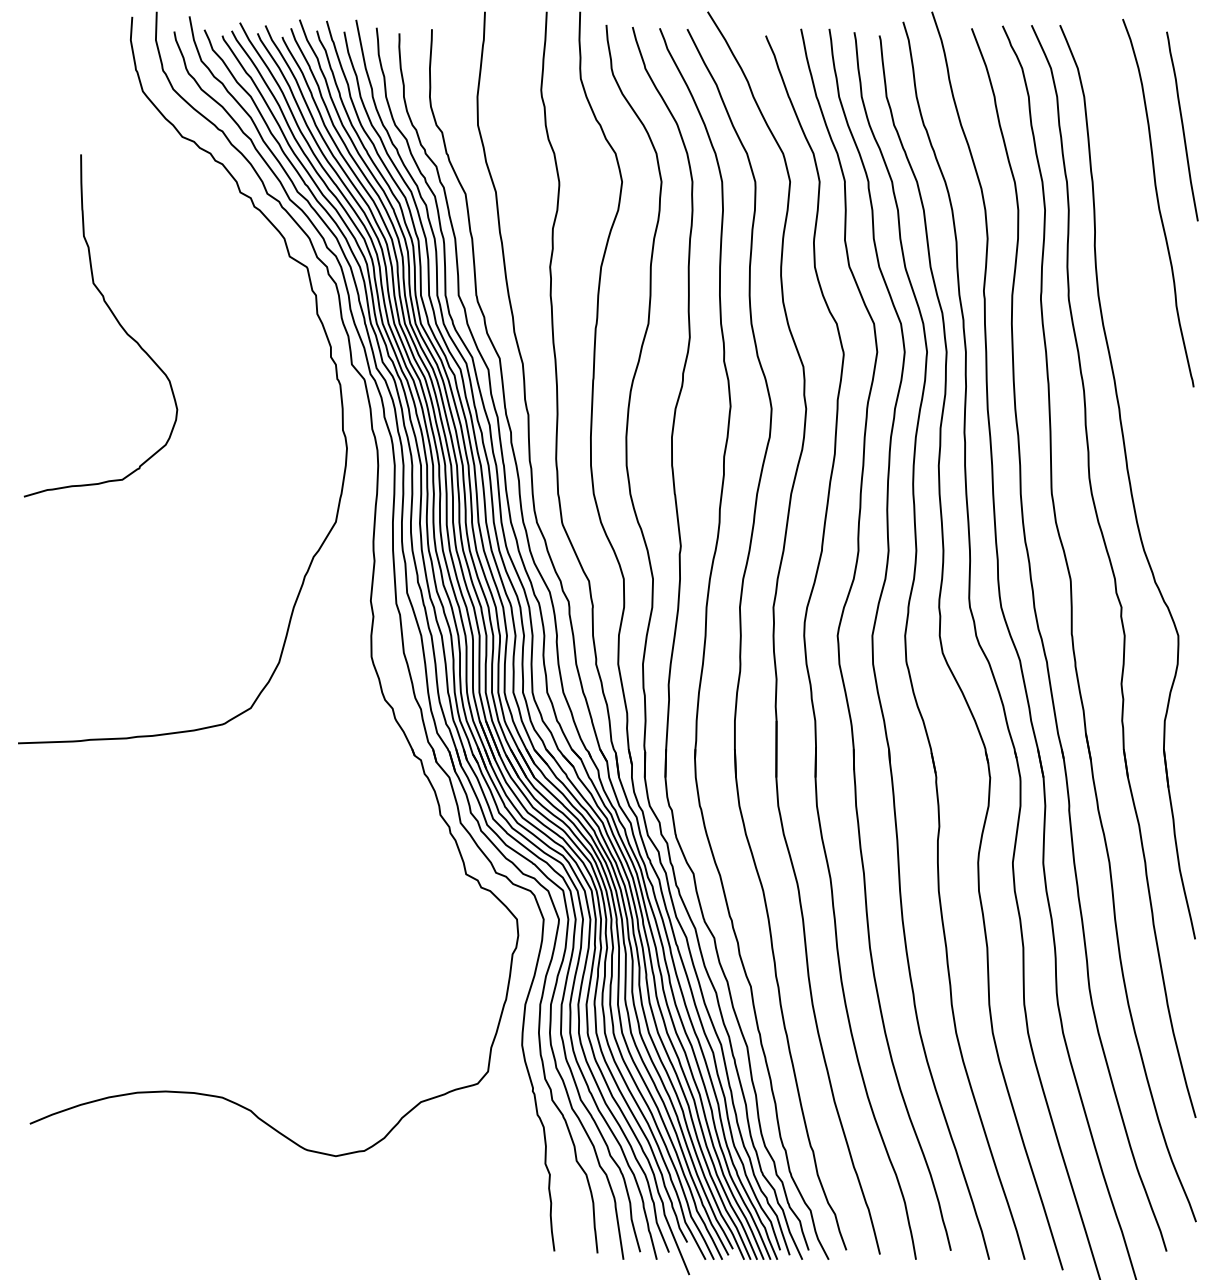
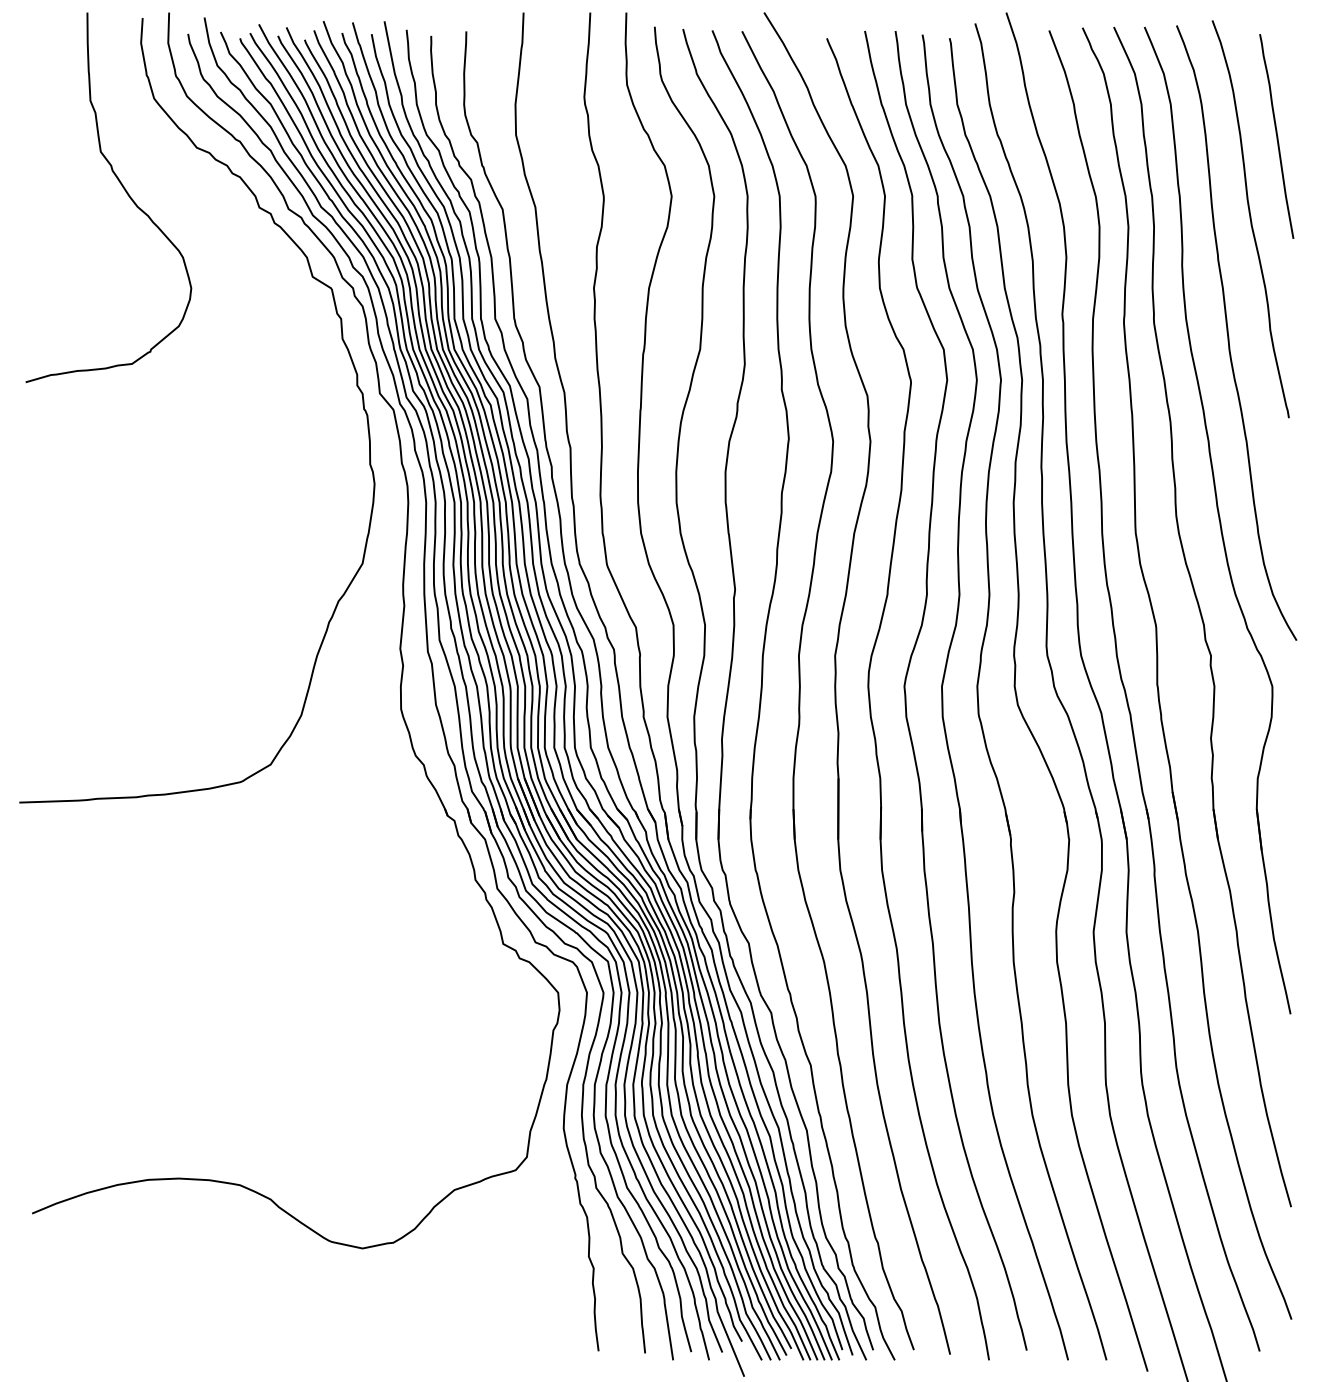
curve: (1137, 308) -> (1228, 332), added
curve: (114, 318) -> (123, 189), moved

